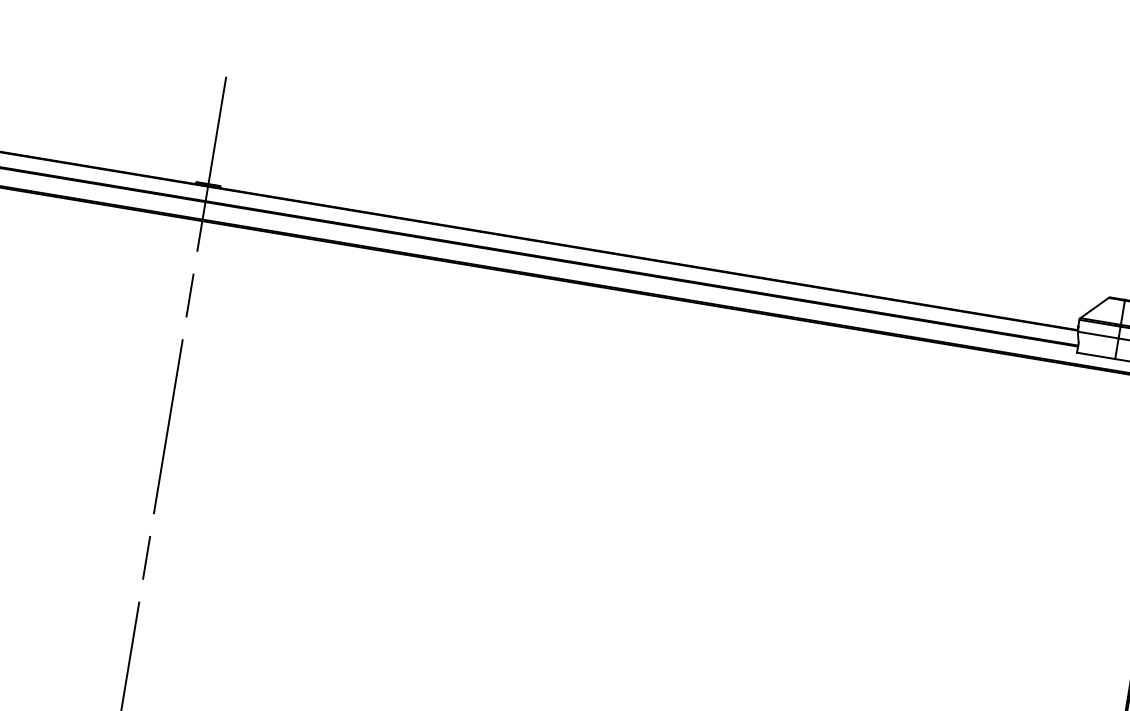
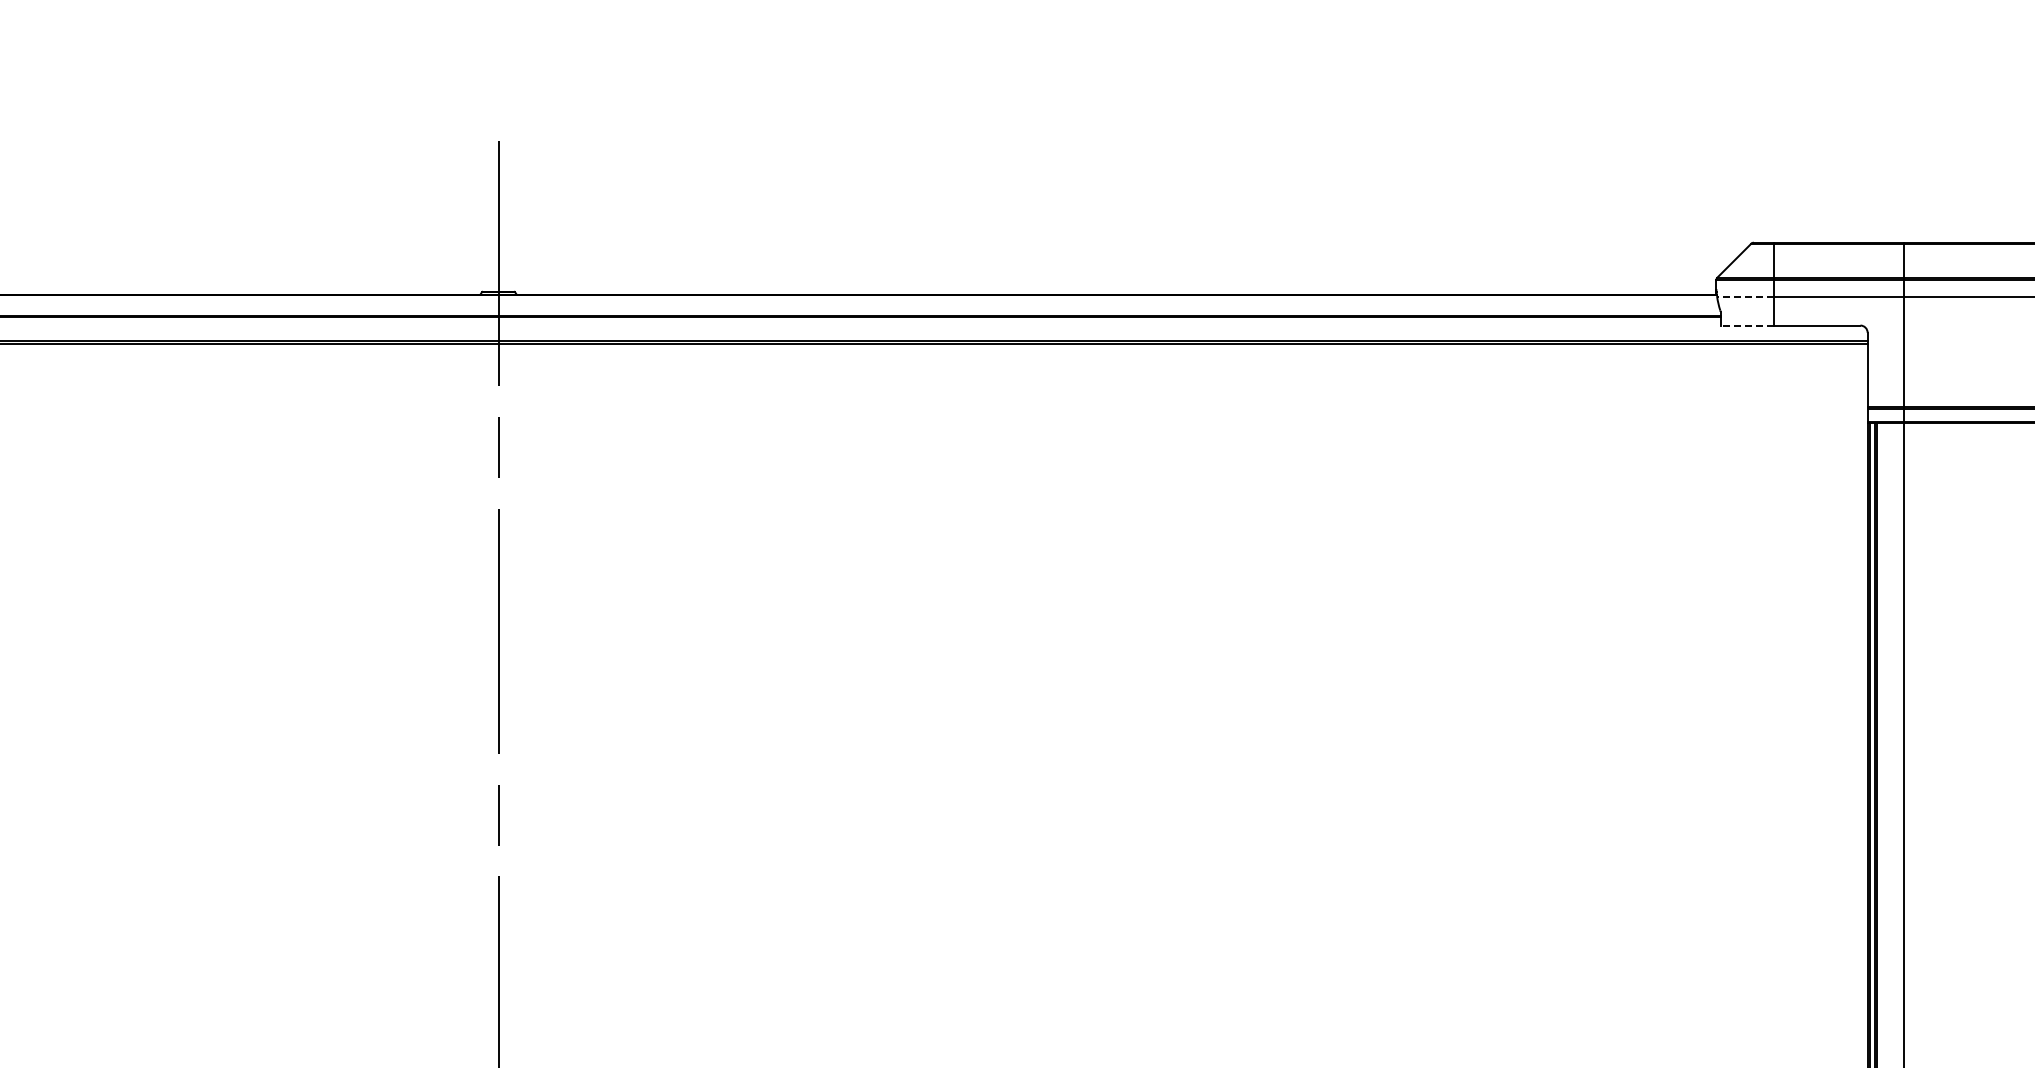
line: (1098, 334) -> (1745, 296), solid -> dashed
line: (1096, 355) -> (1747, 325), solid -> dashed

